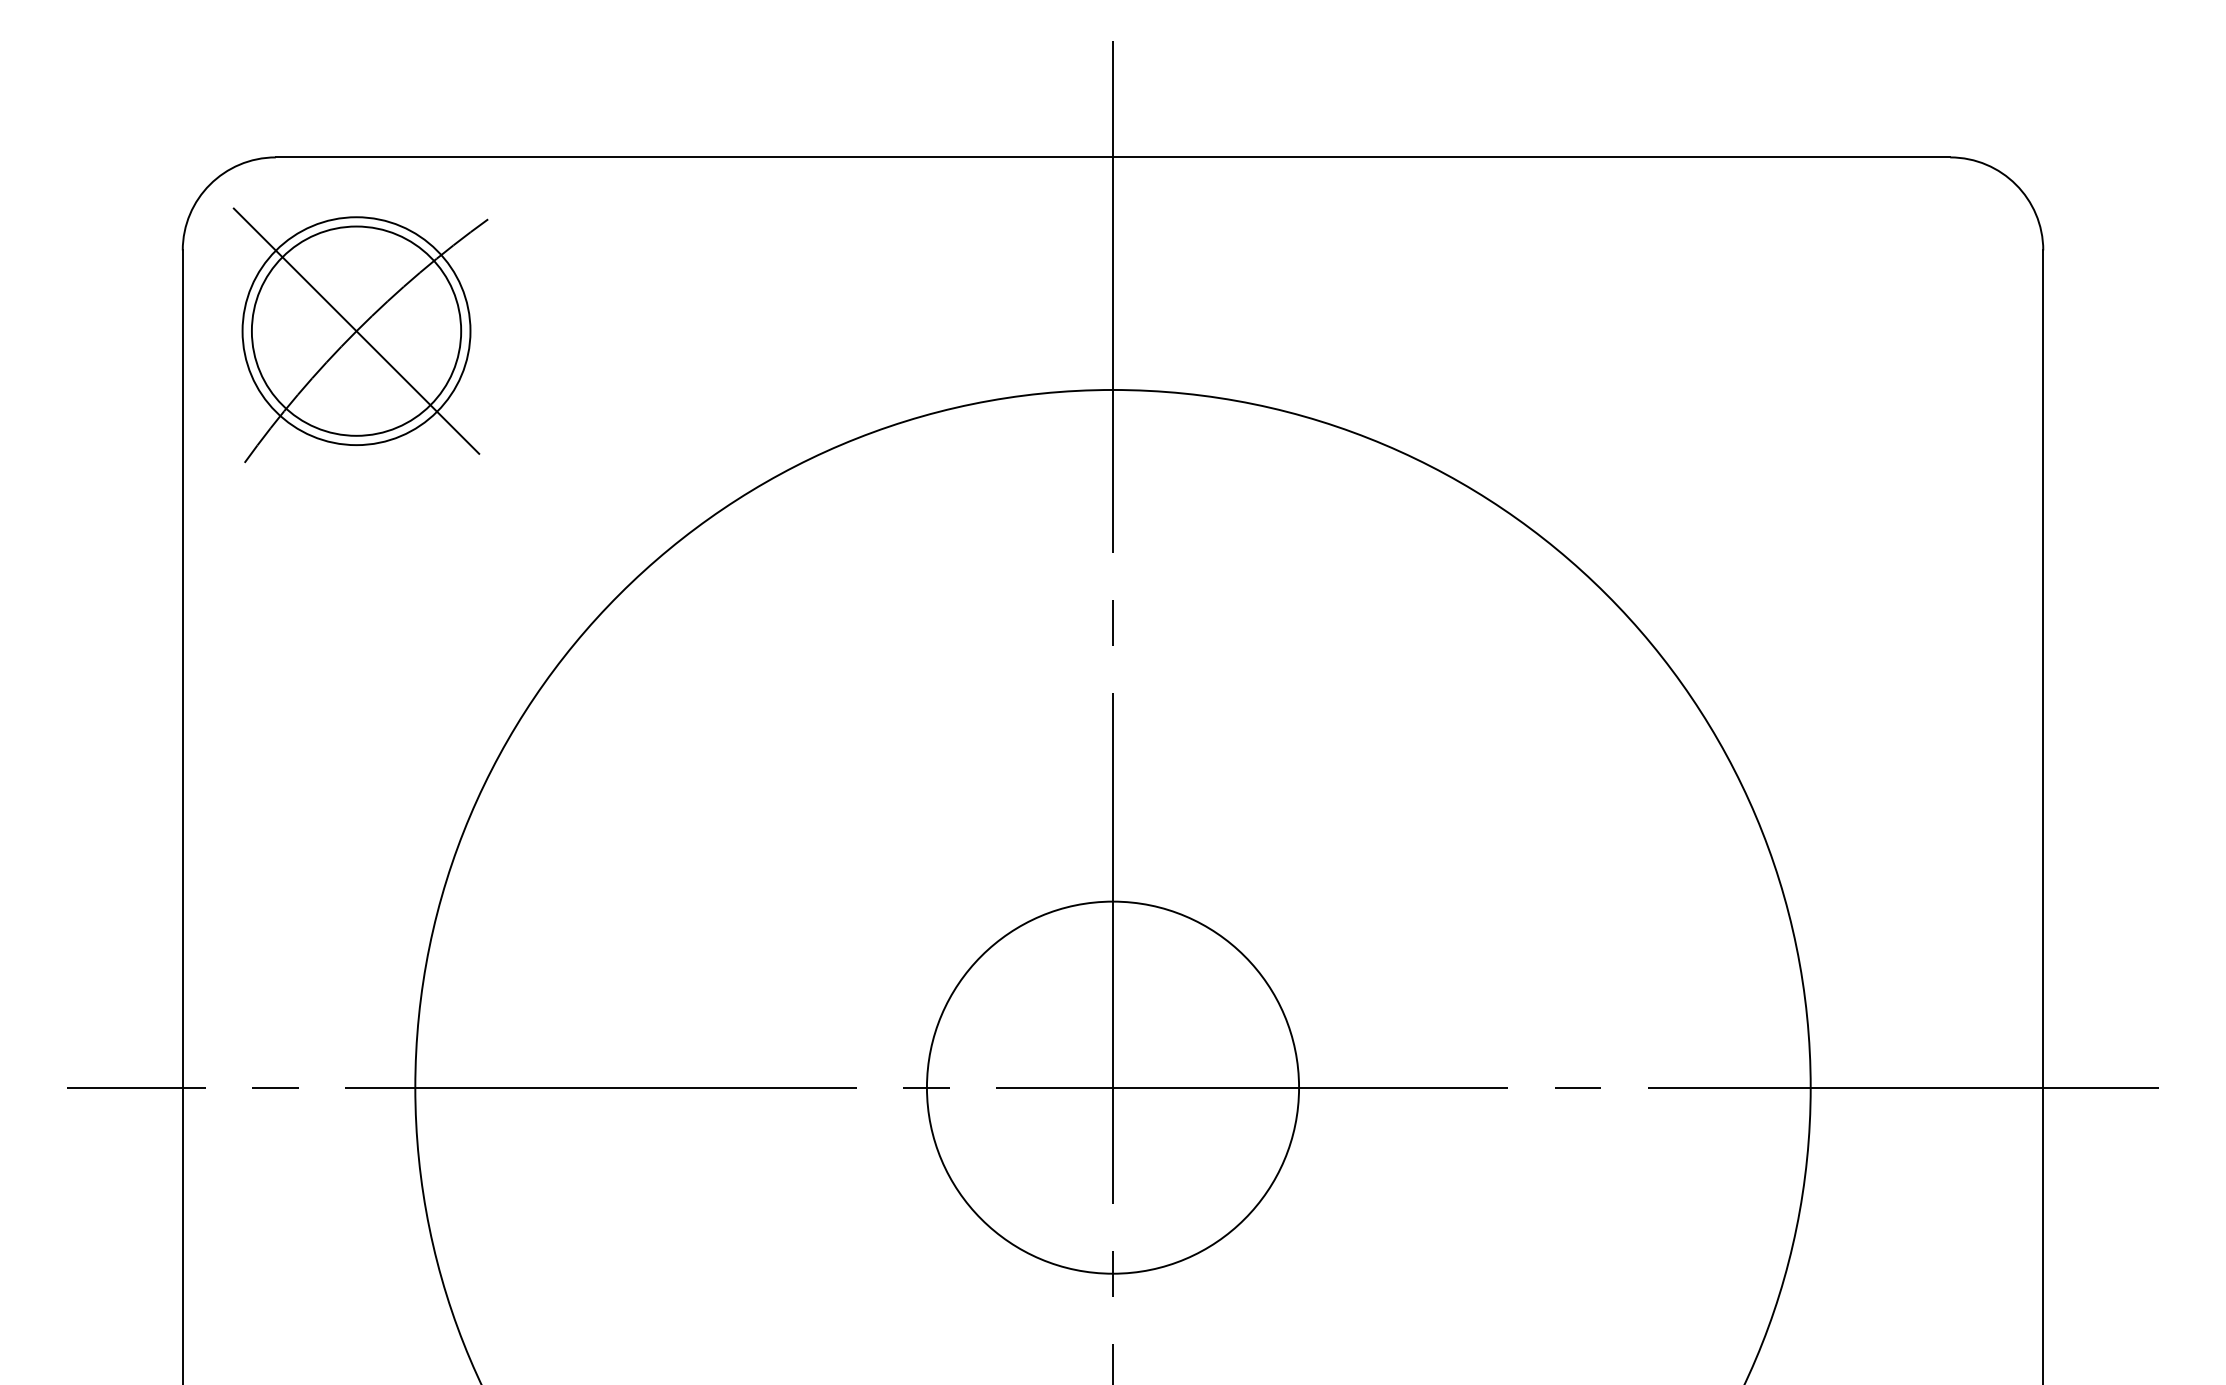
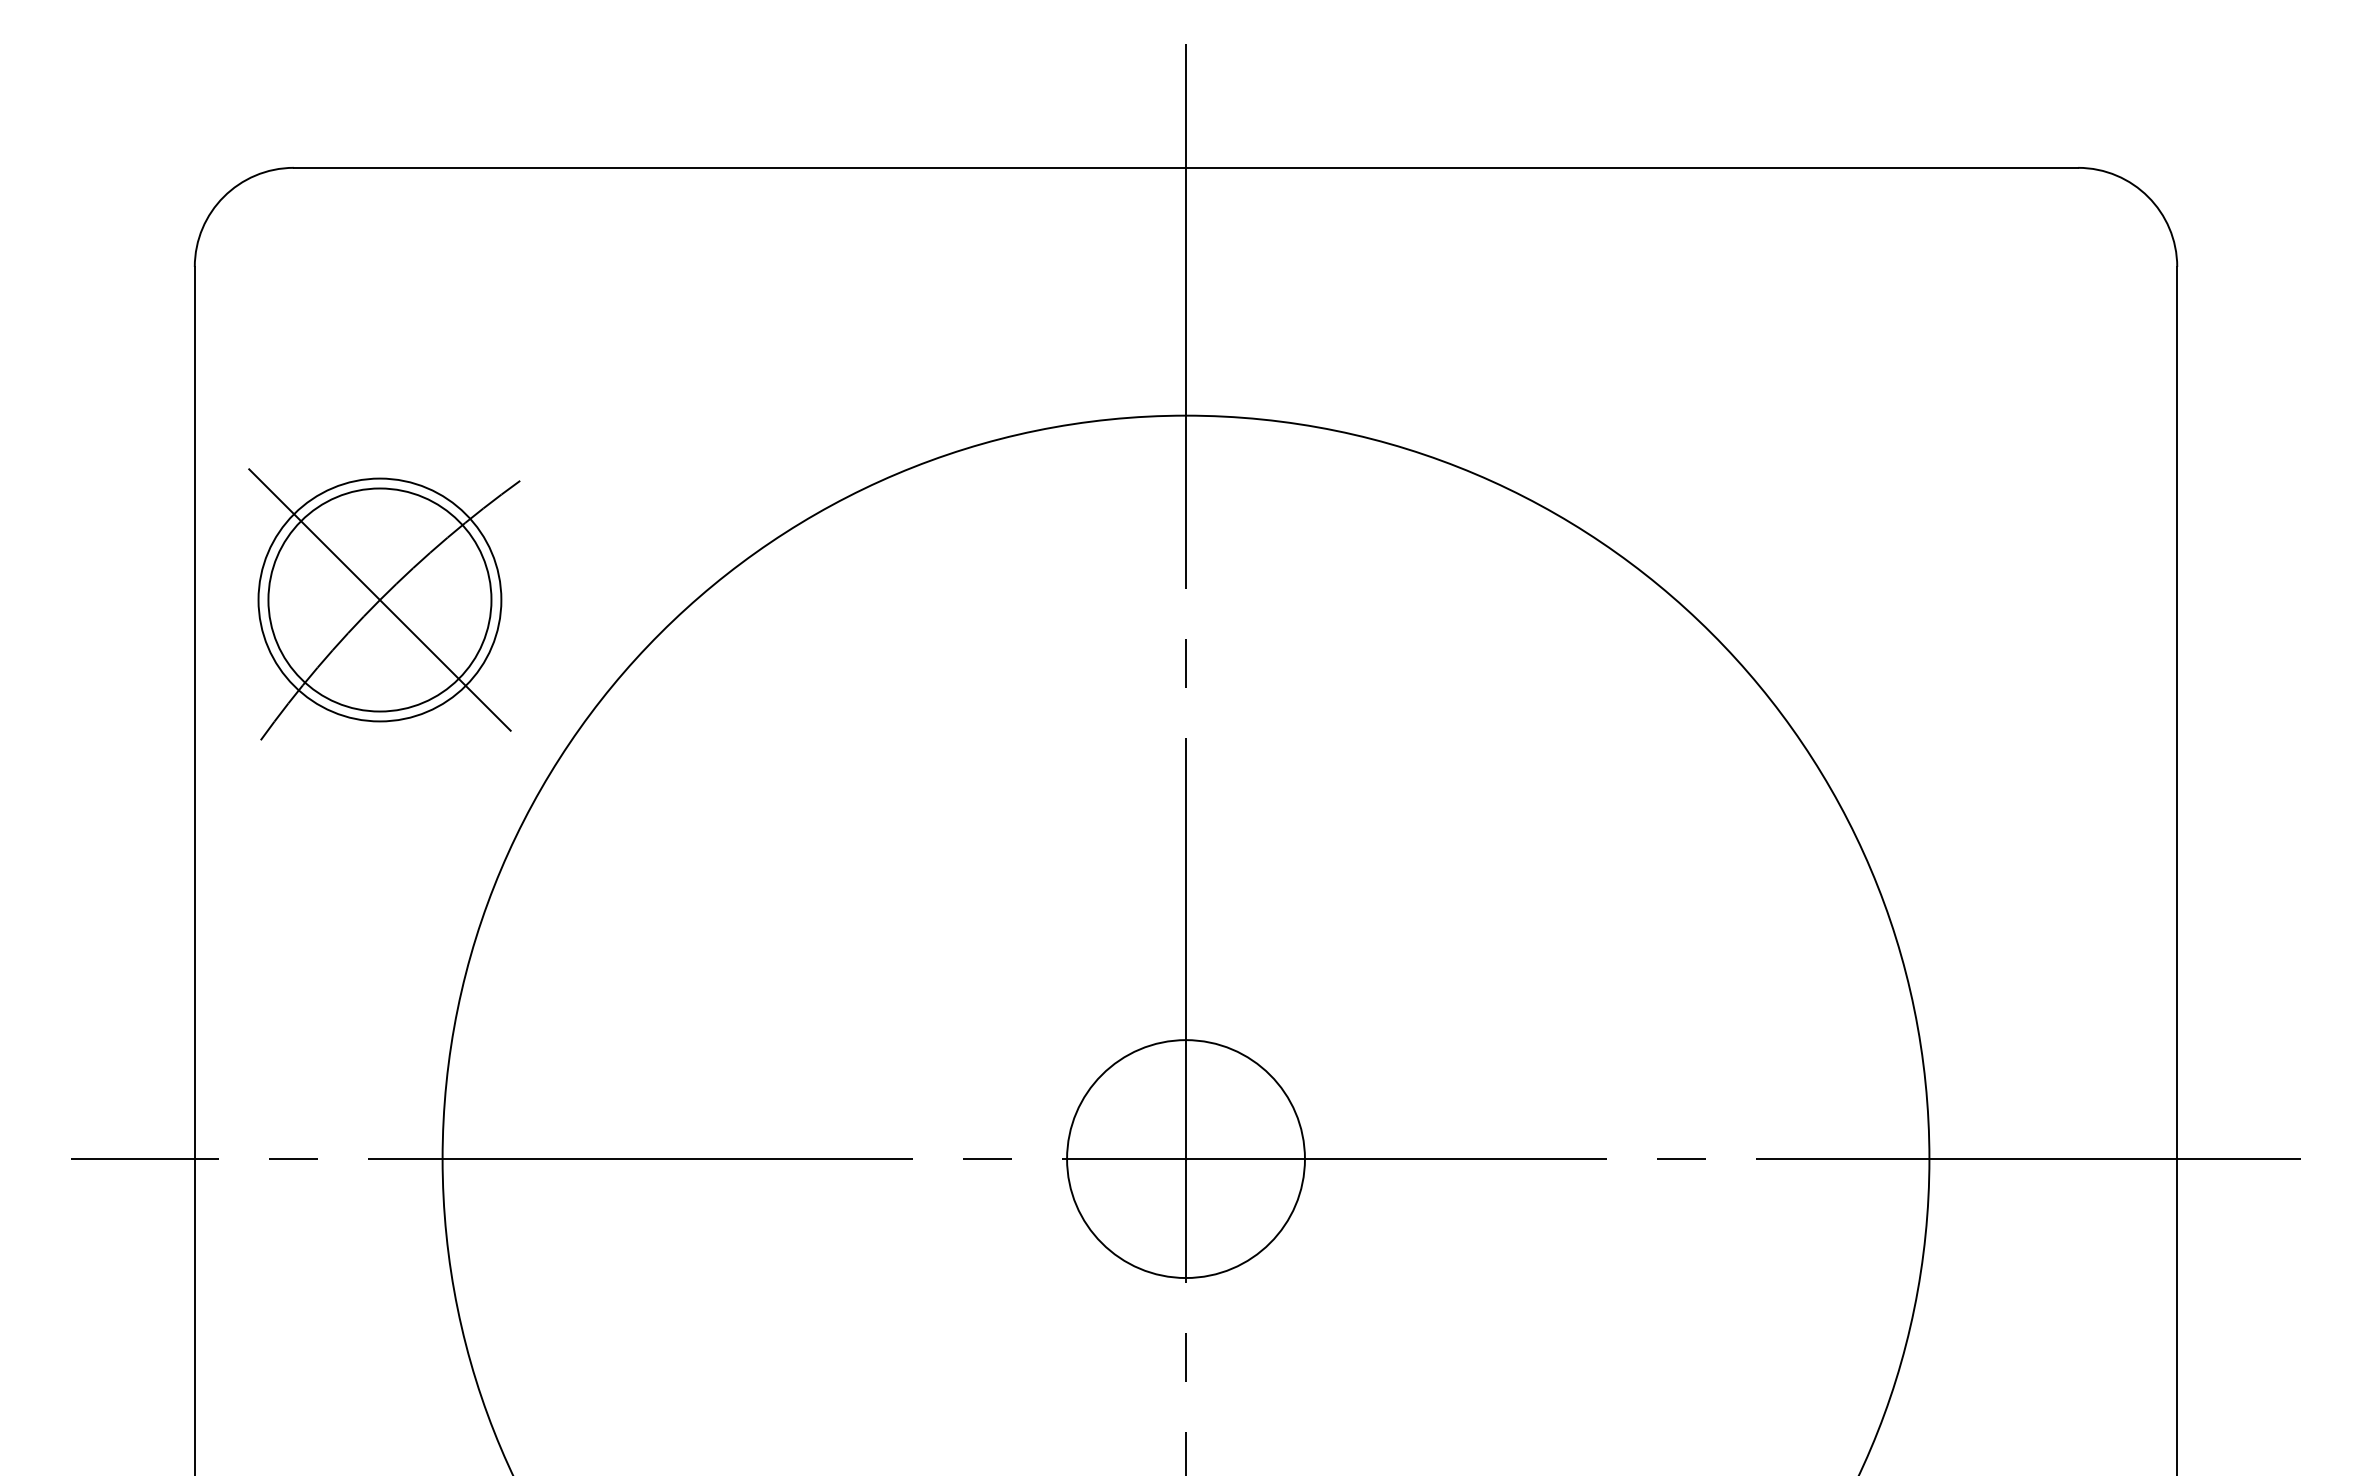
part: (360, 335) -> (384, 604), moved
circle: (1112, 1087) -> (1185, 1158), size x0.6

